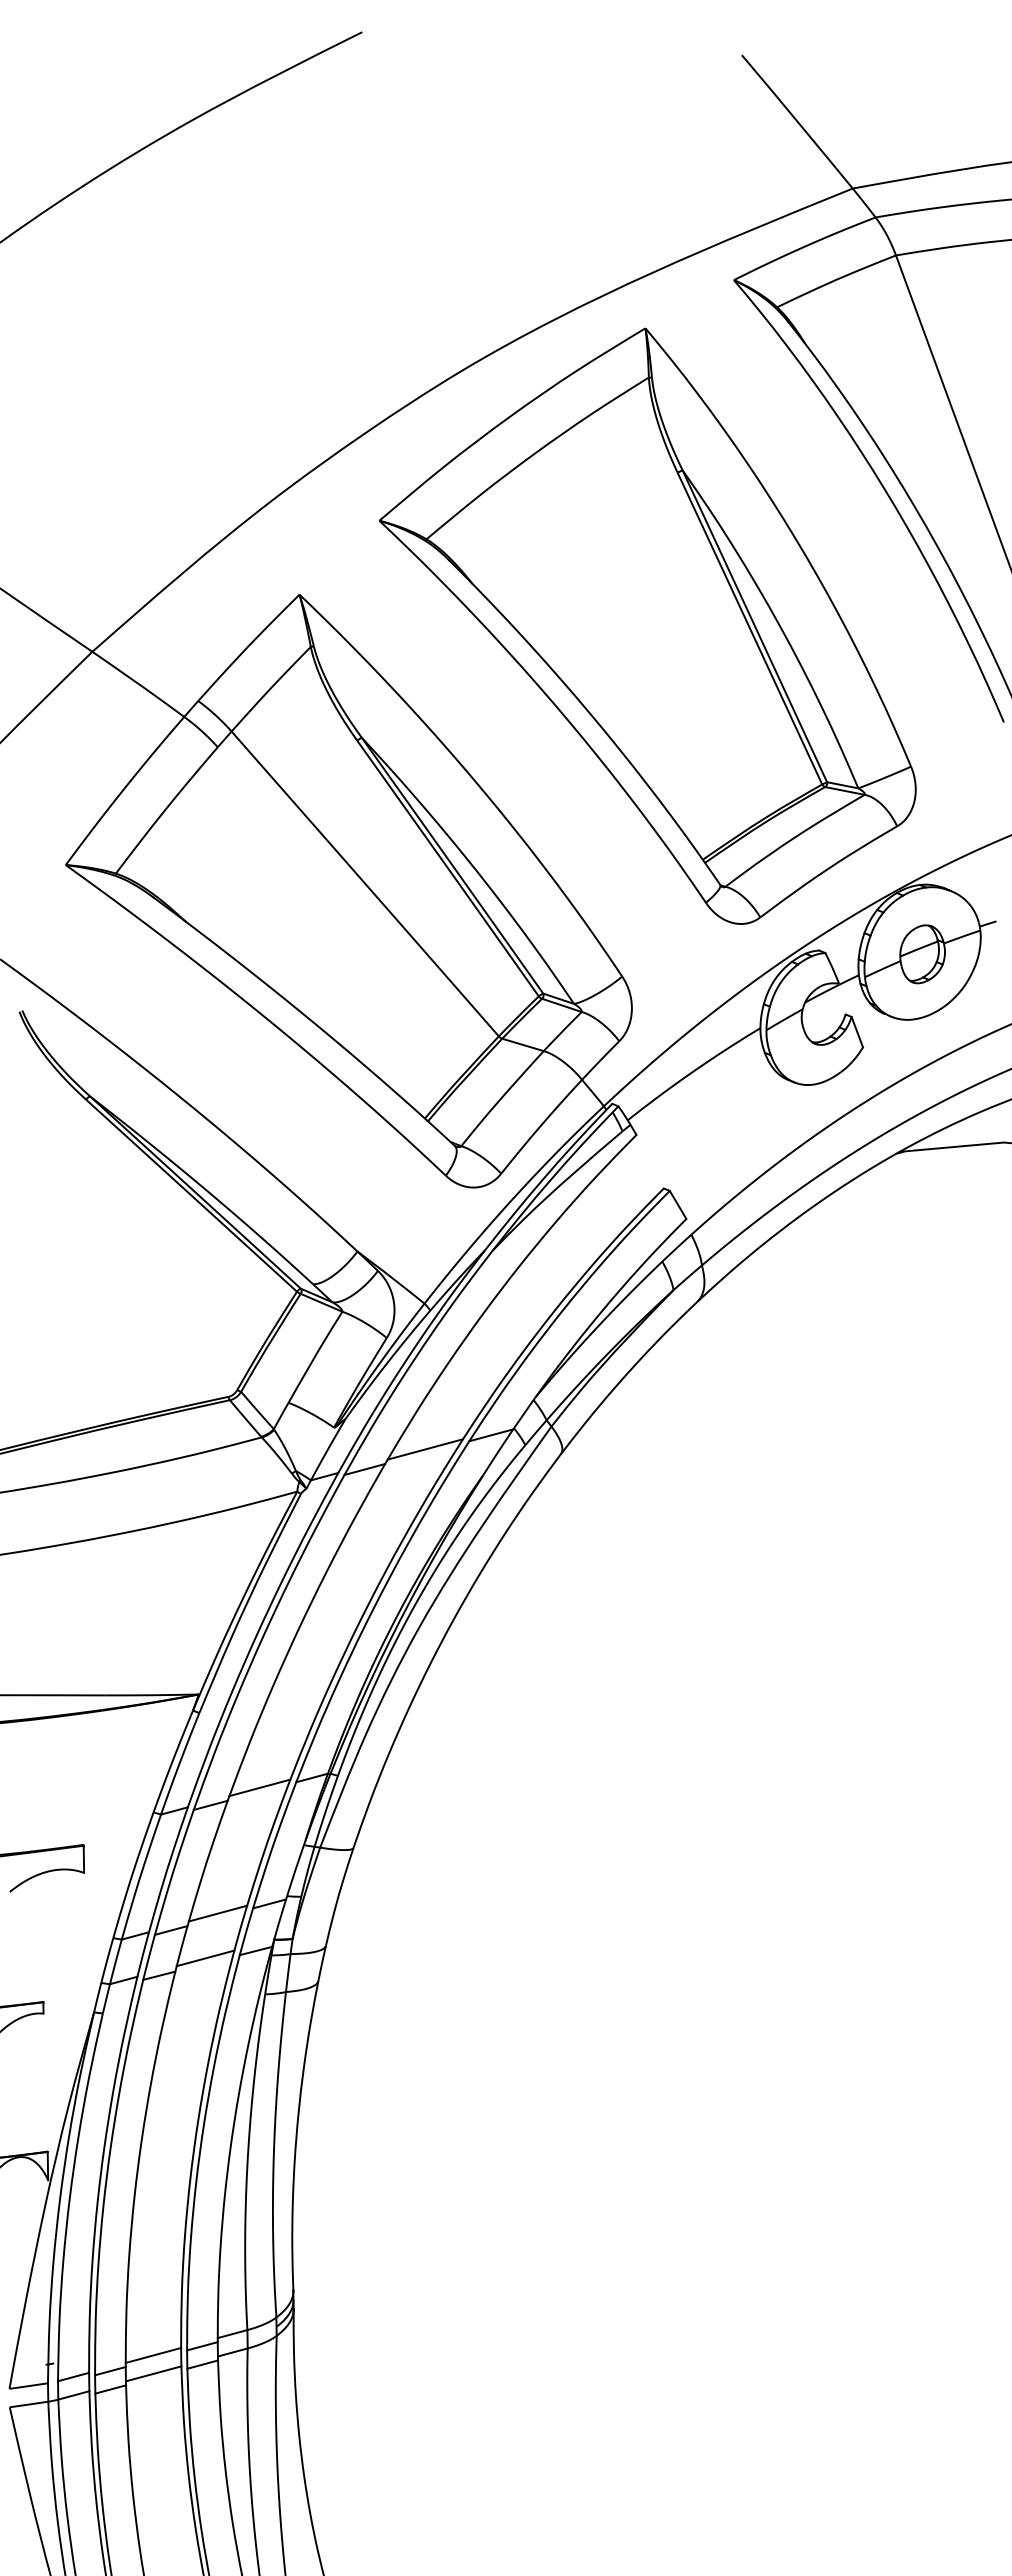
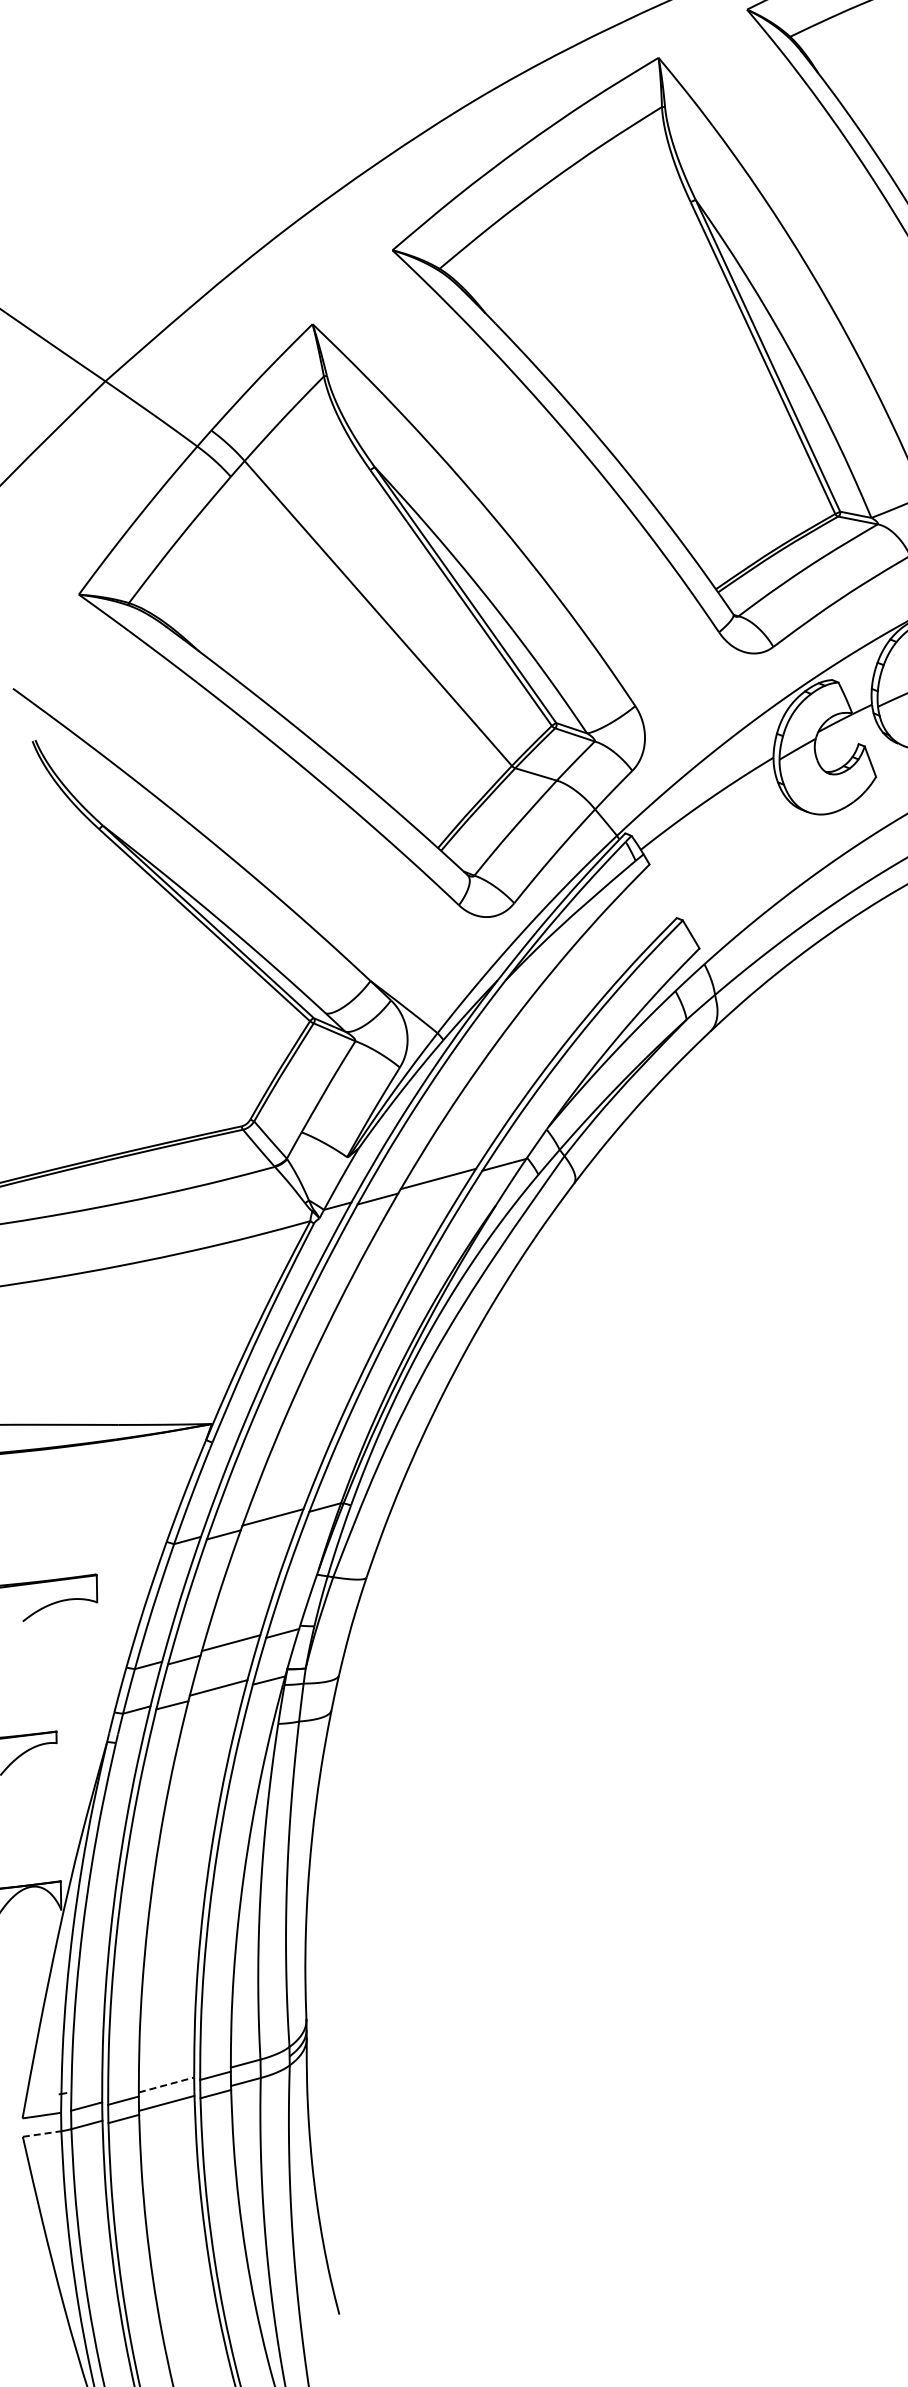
line: (153, 2355) -> (166, 2085), solid -> dashed
line: (29, 2404) -> (42, 2134), solid -> dashed

